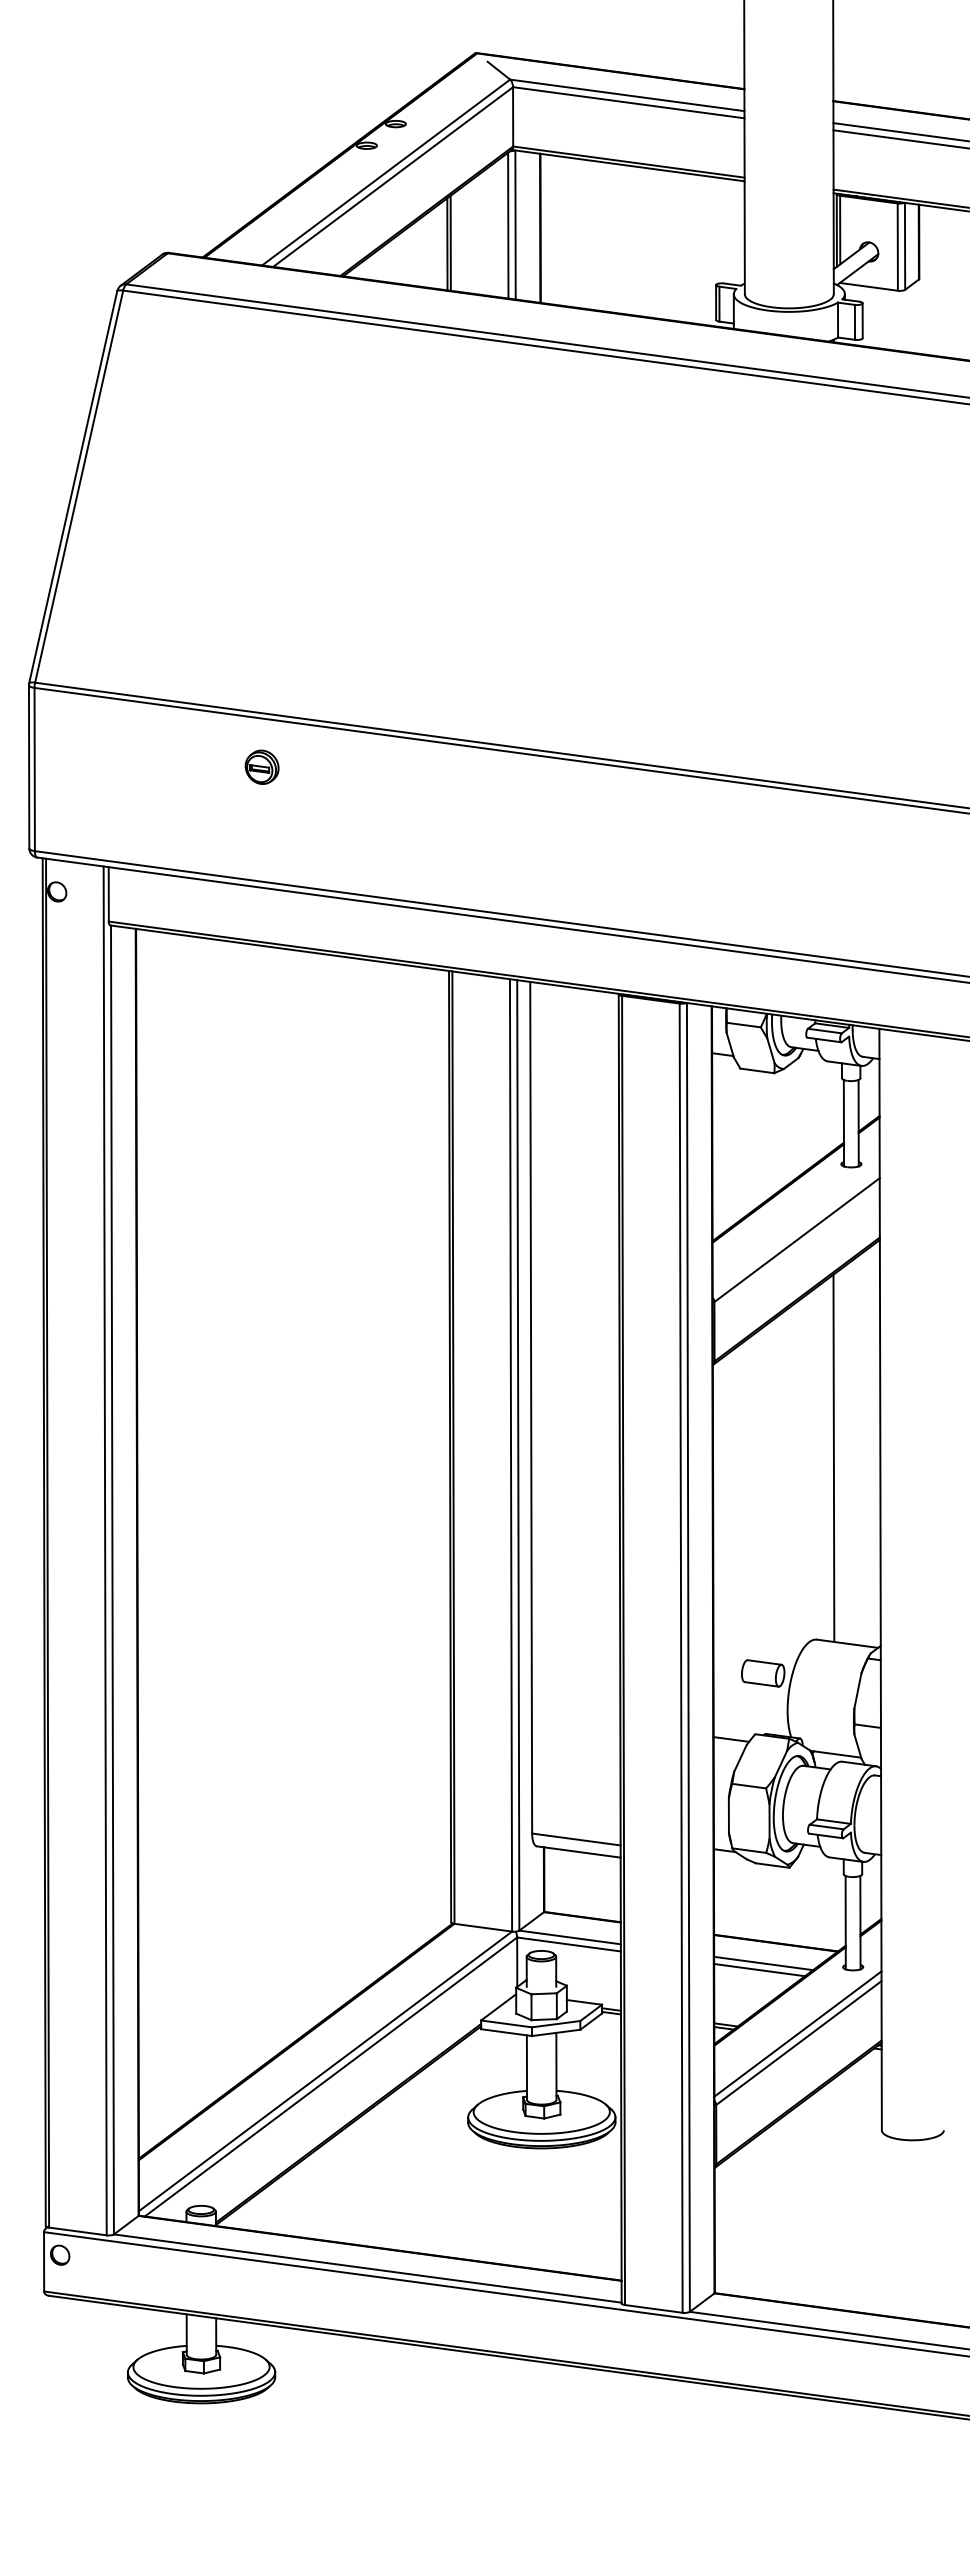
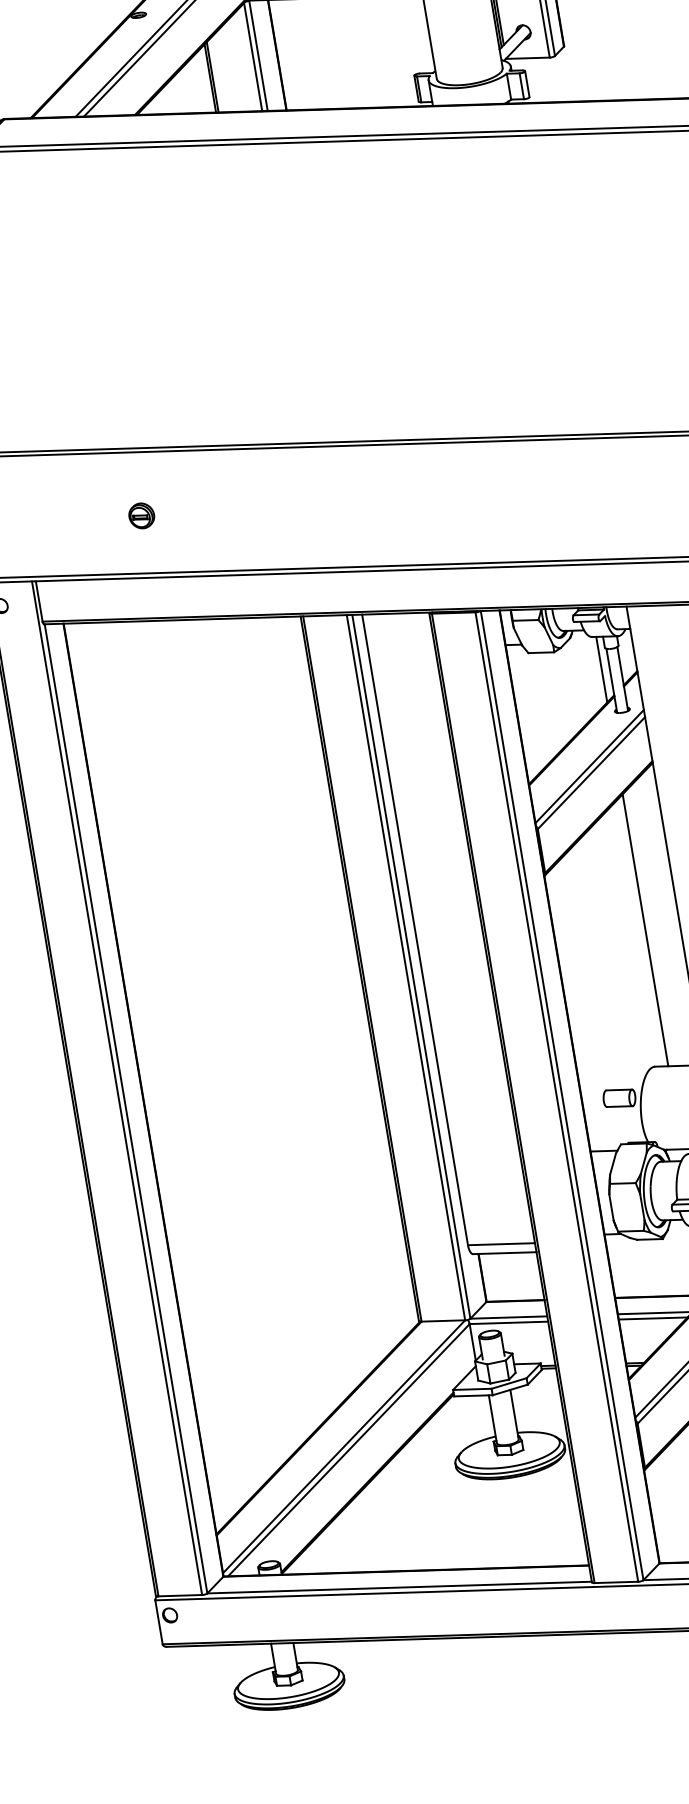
part: (261, 766) -> (141, 515), moved
line: (833, 1106) -> (602, 669), added
line: (795, 1230) -> (589, 766), added

